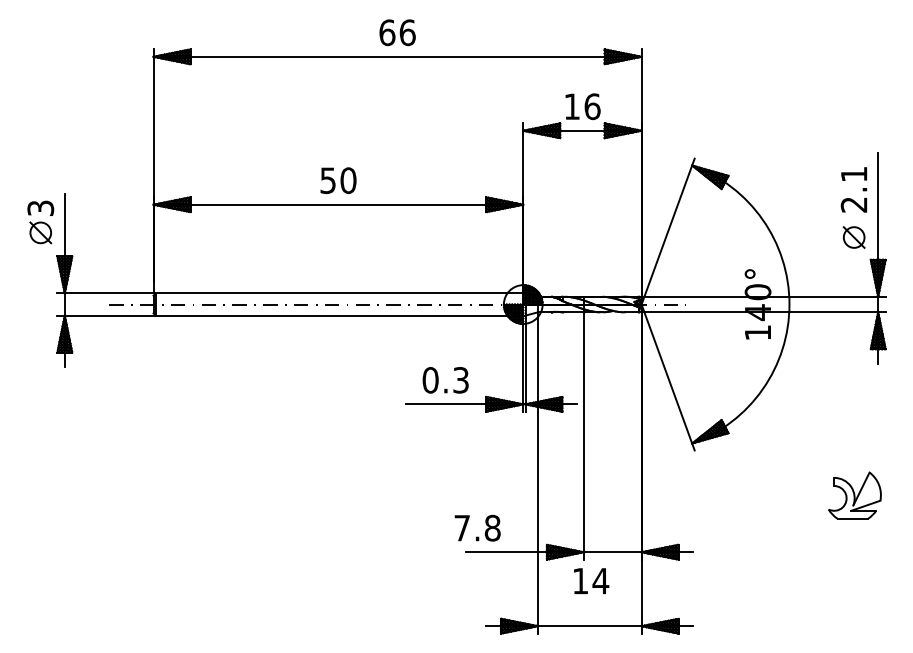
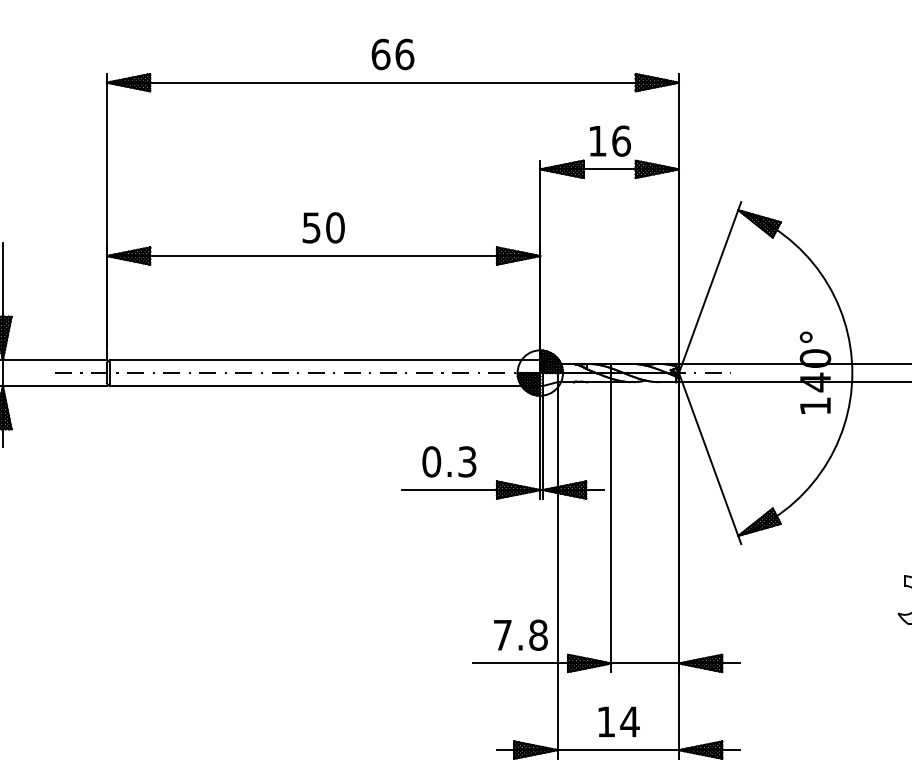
text: (477, 527) -> (520, 634), moved
text: (591, 580) -> (619, 721), moved

